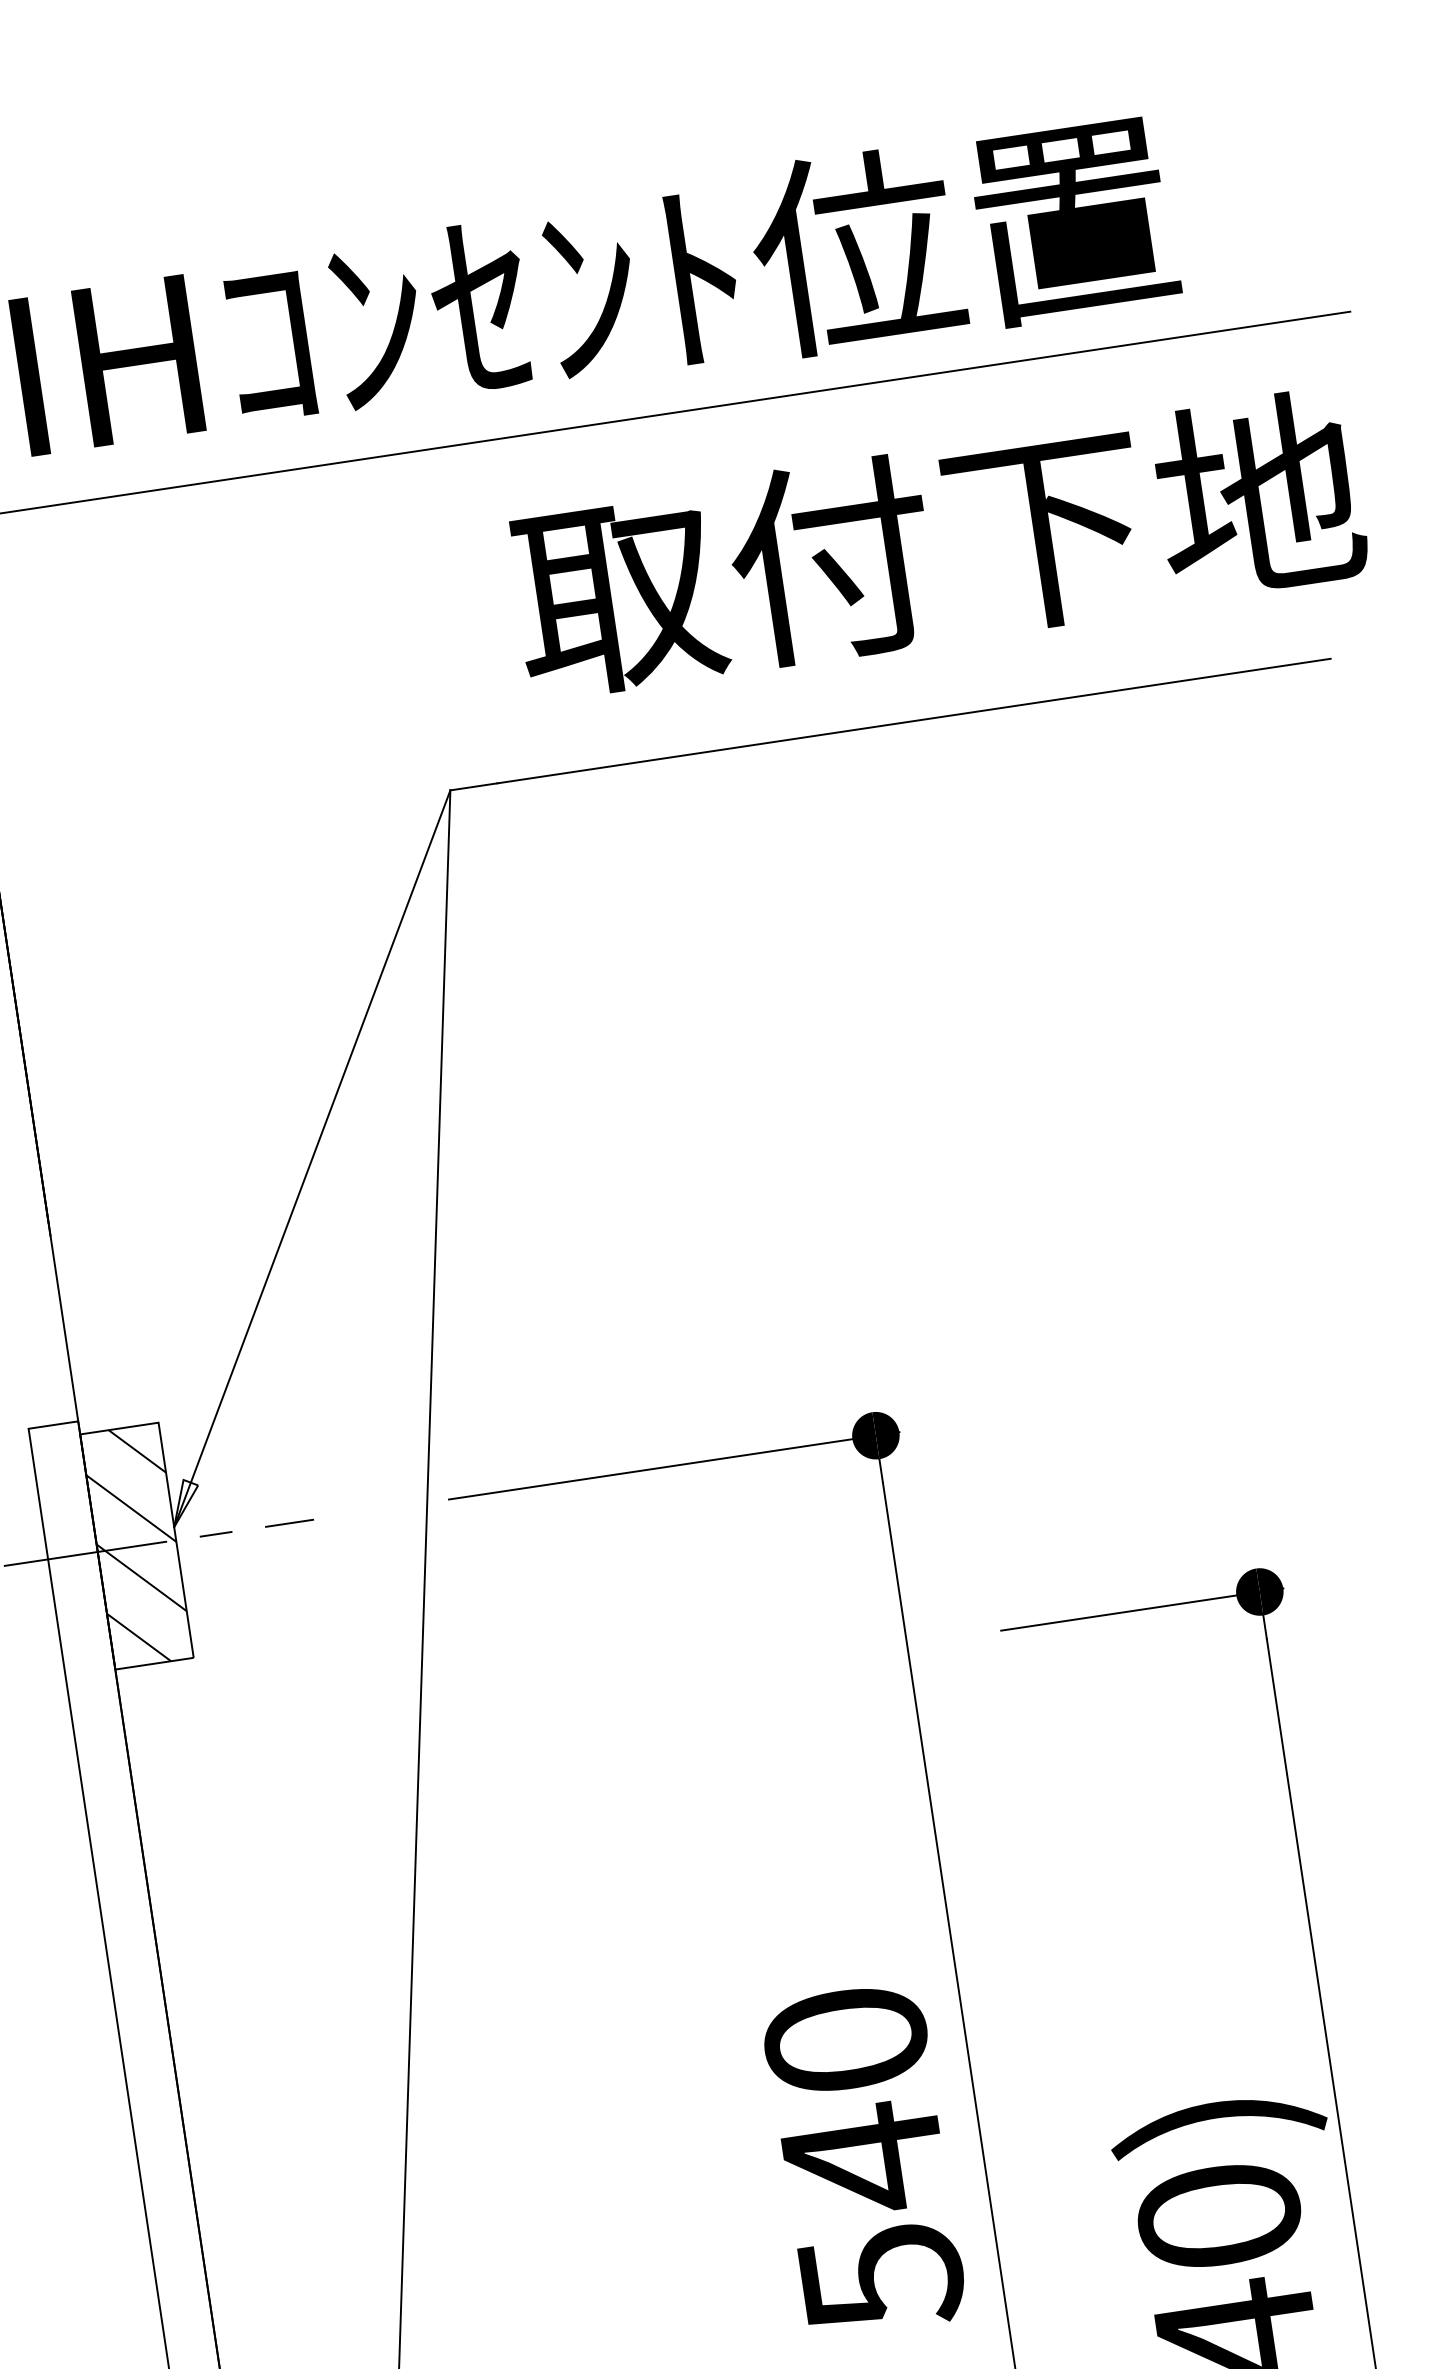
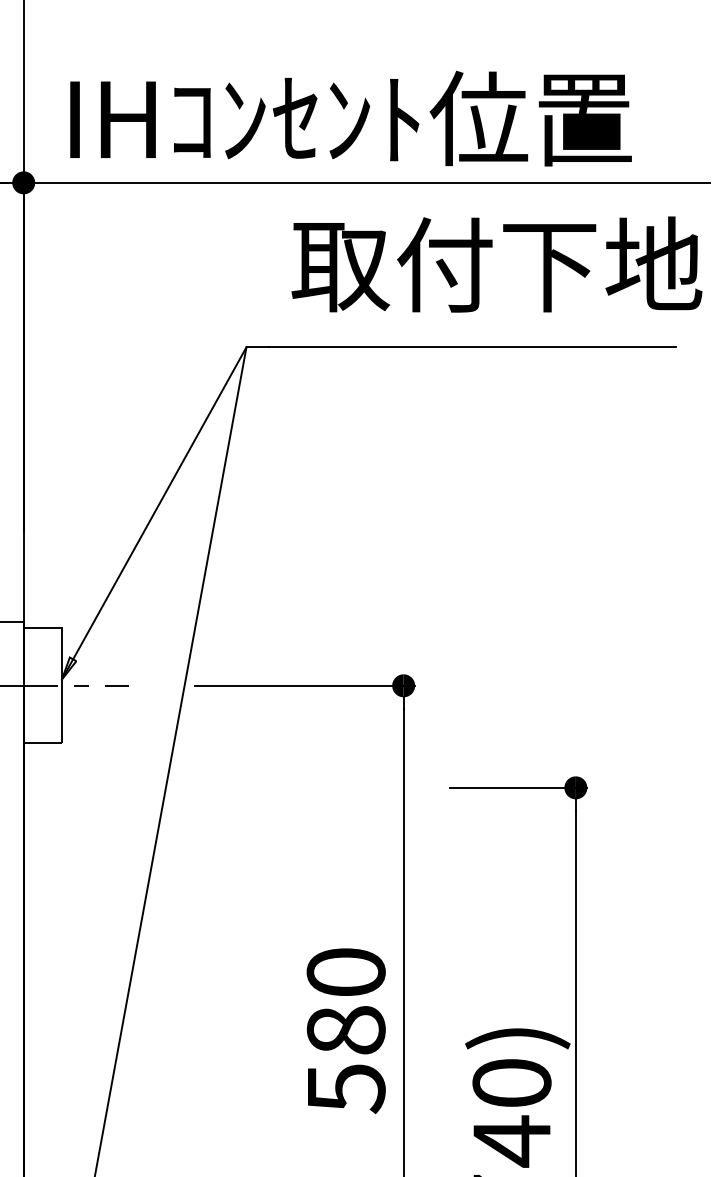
hatch: (136, 1545) -> (42, 685), removed
text: (862, 2159) -> (345, 1030), 540 -> 580

